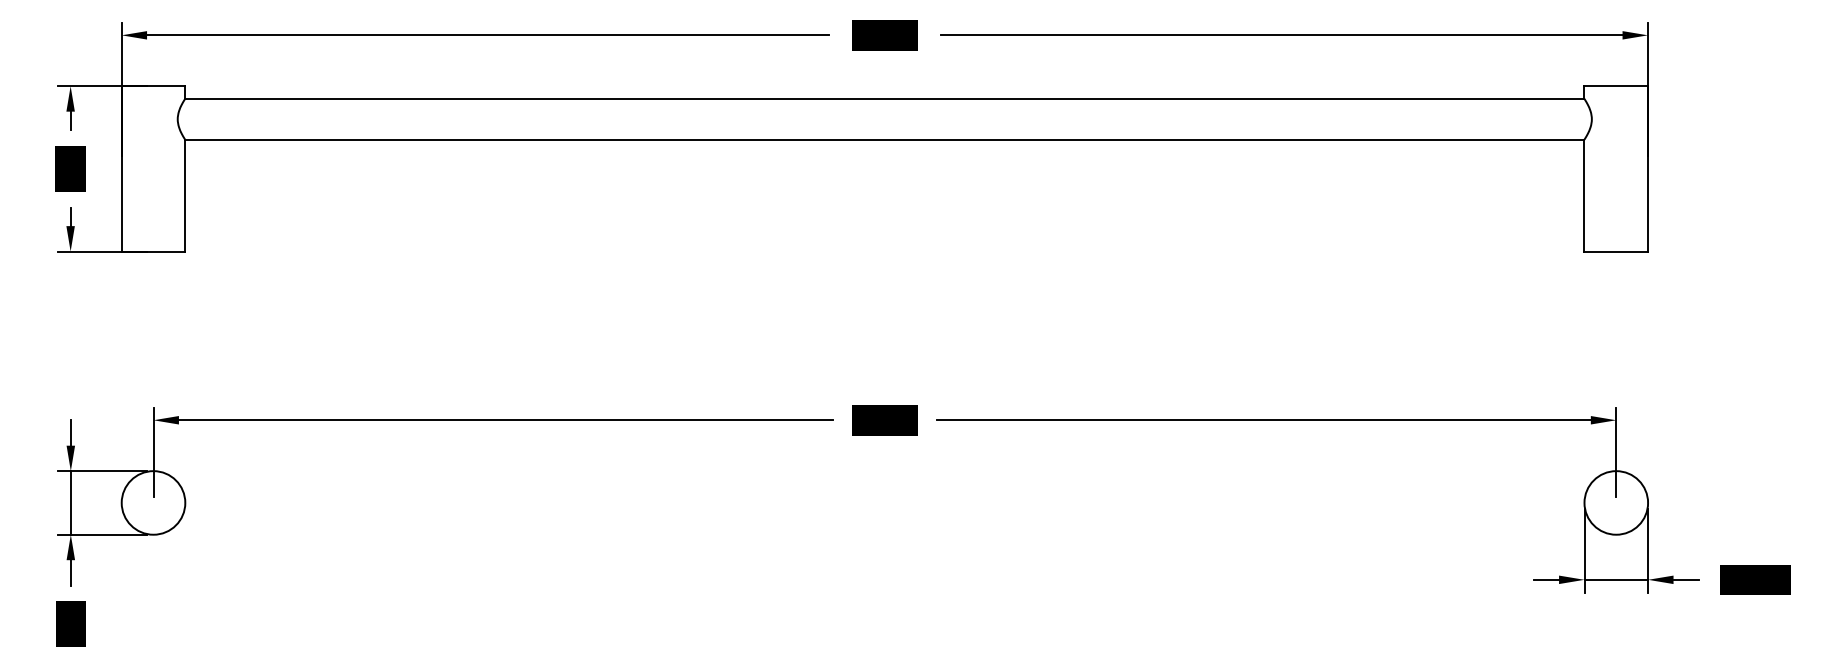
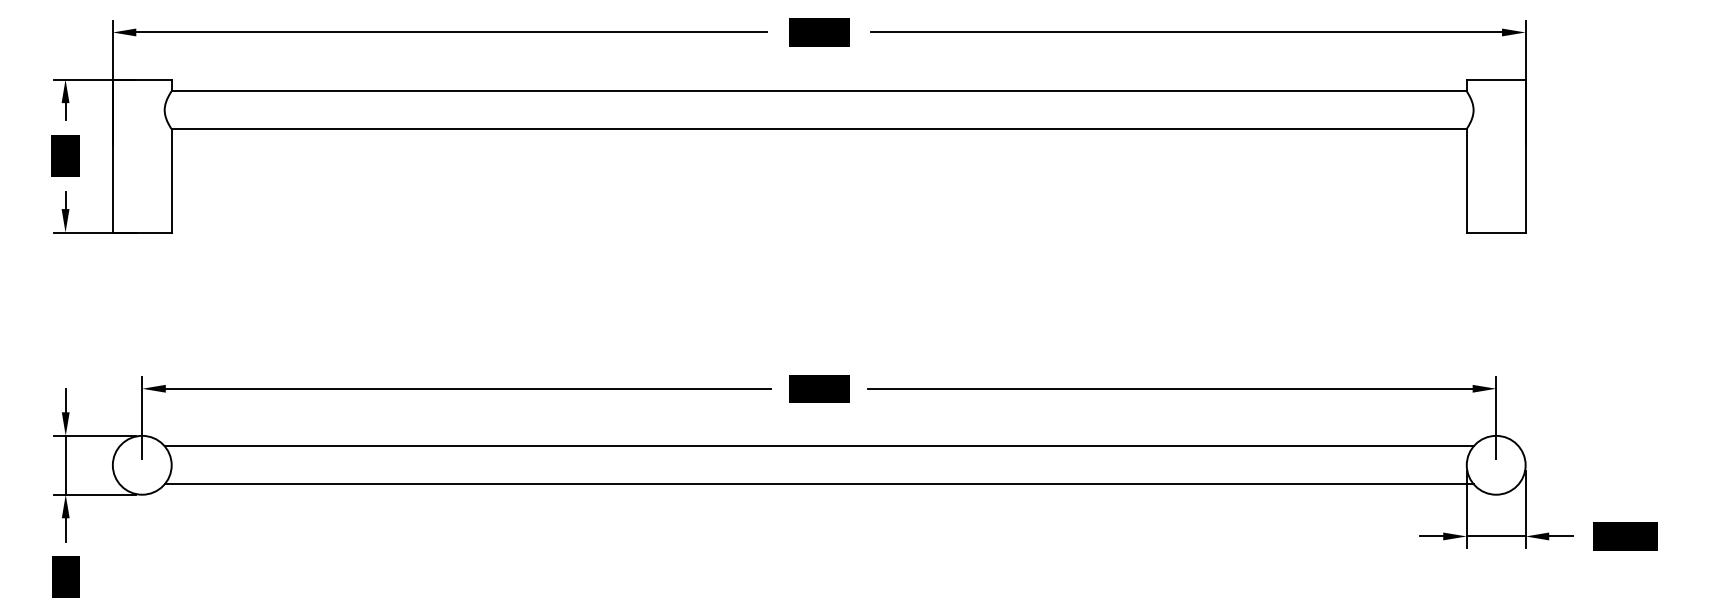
line: (884, 482) -> (818, 446), added
line: (884, 523) -> (818, 484), added

